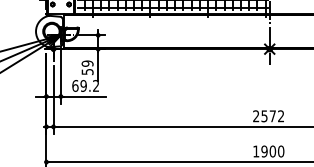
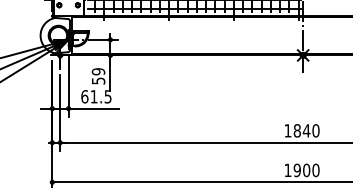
text: (89, 85) -> (100, 96), 69.2 -> 61.5
text: (268, 116) -> (301, 131), 2572 -> 1840

